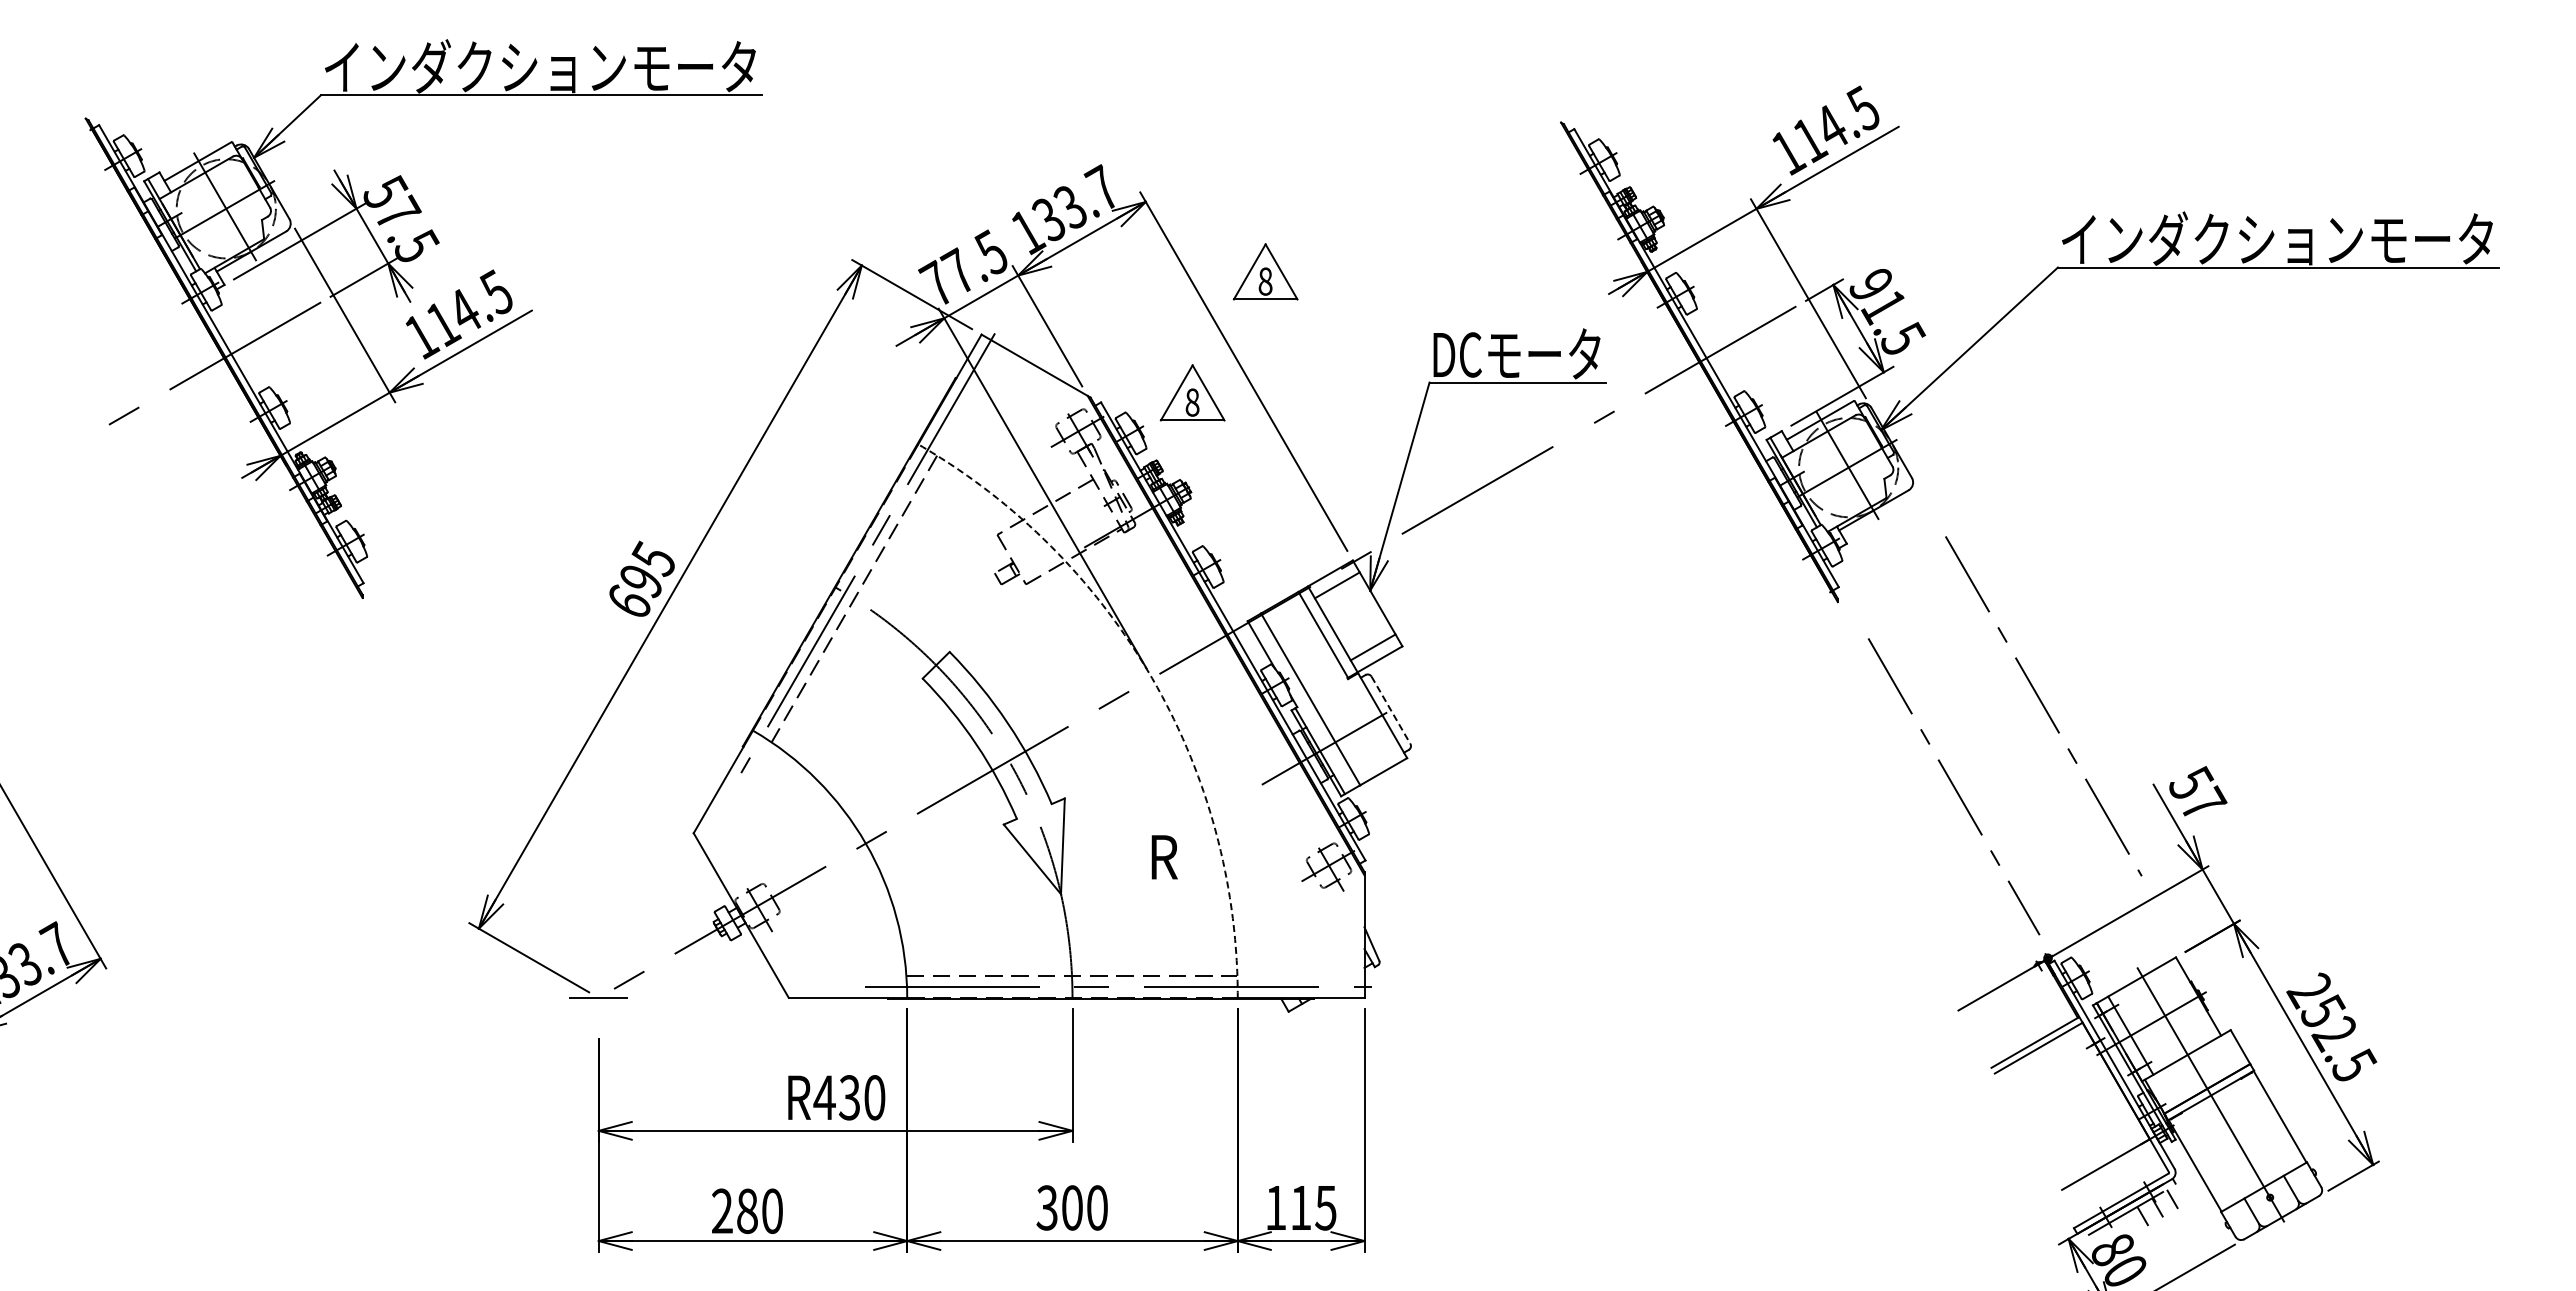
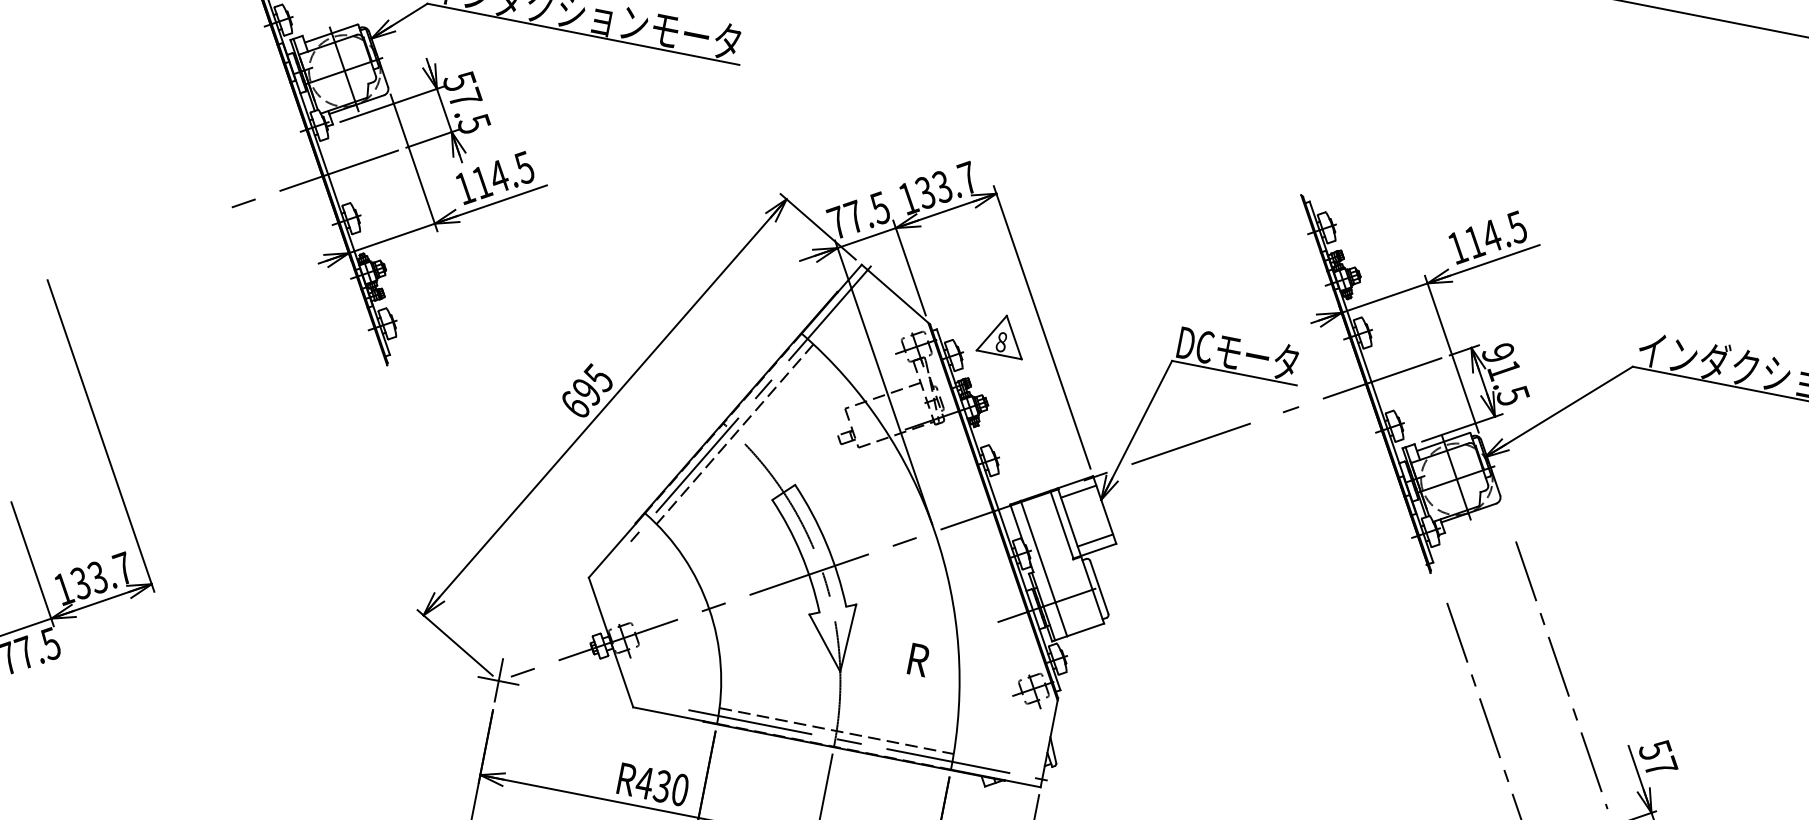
part: (1265, 271) -> (1071, 259), removed
arc: (1152, 678) -> (934, 531), dashed -> solid
line: (1390, 710) -> (1098, 587), dashed -> solid
line: (598, 996) -> (498, 679), added

